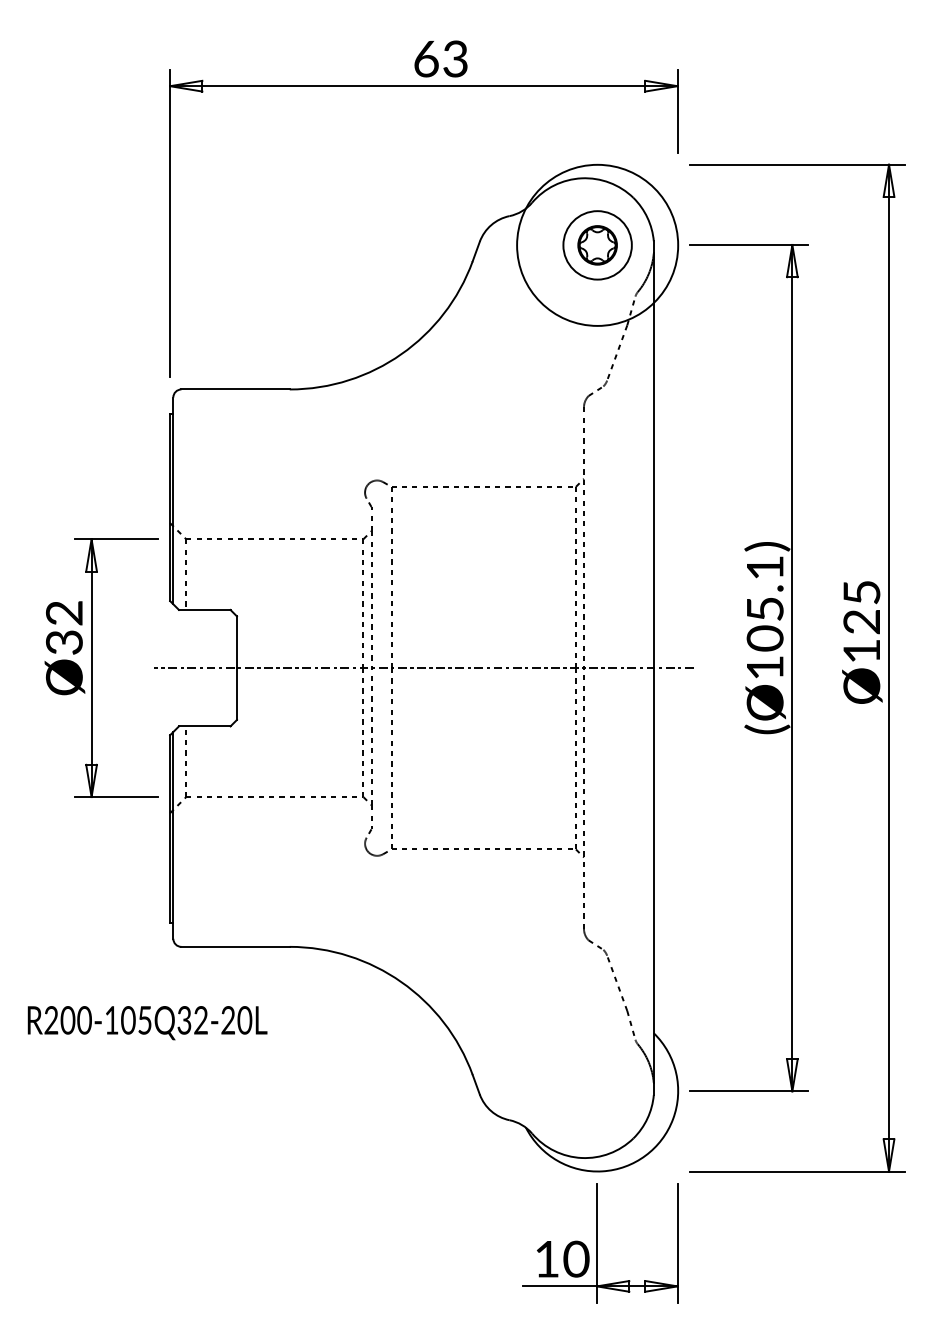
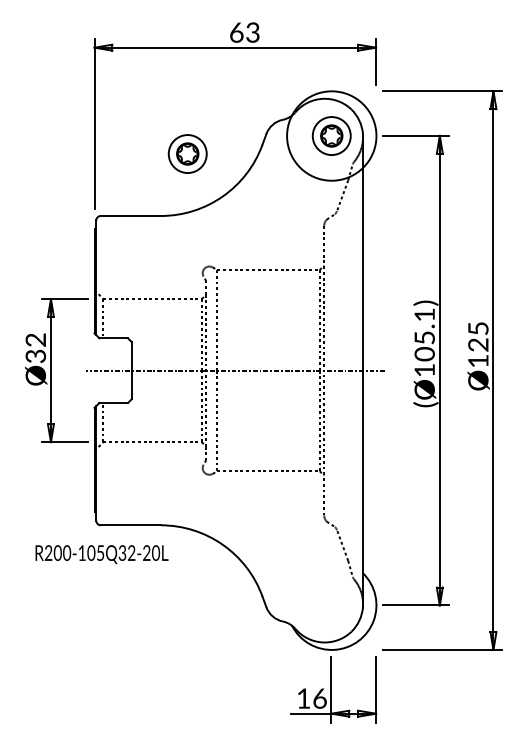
part: (337, 276) -> (187, 153), added
text: (146, 1022) -> (101, 554), moved
text: (575, 1258) -> (319, 698), 10 -> 16

